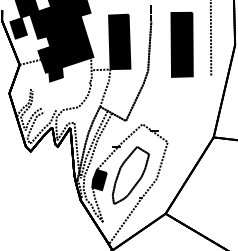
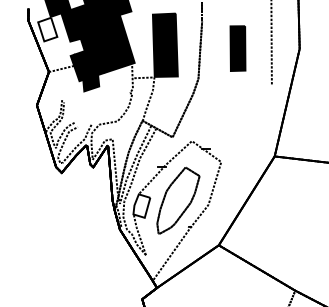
fill: (18, 28) -> (47, 29), removed
part: (181, 44) -> (237, 48), size x0.6
fill: (99, 179) -> (141, 205), removed

